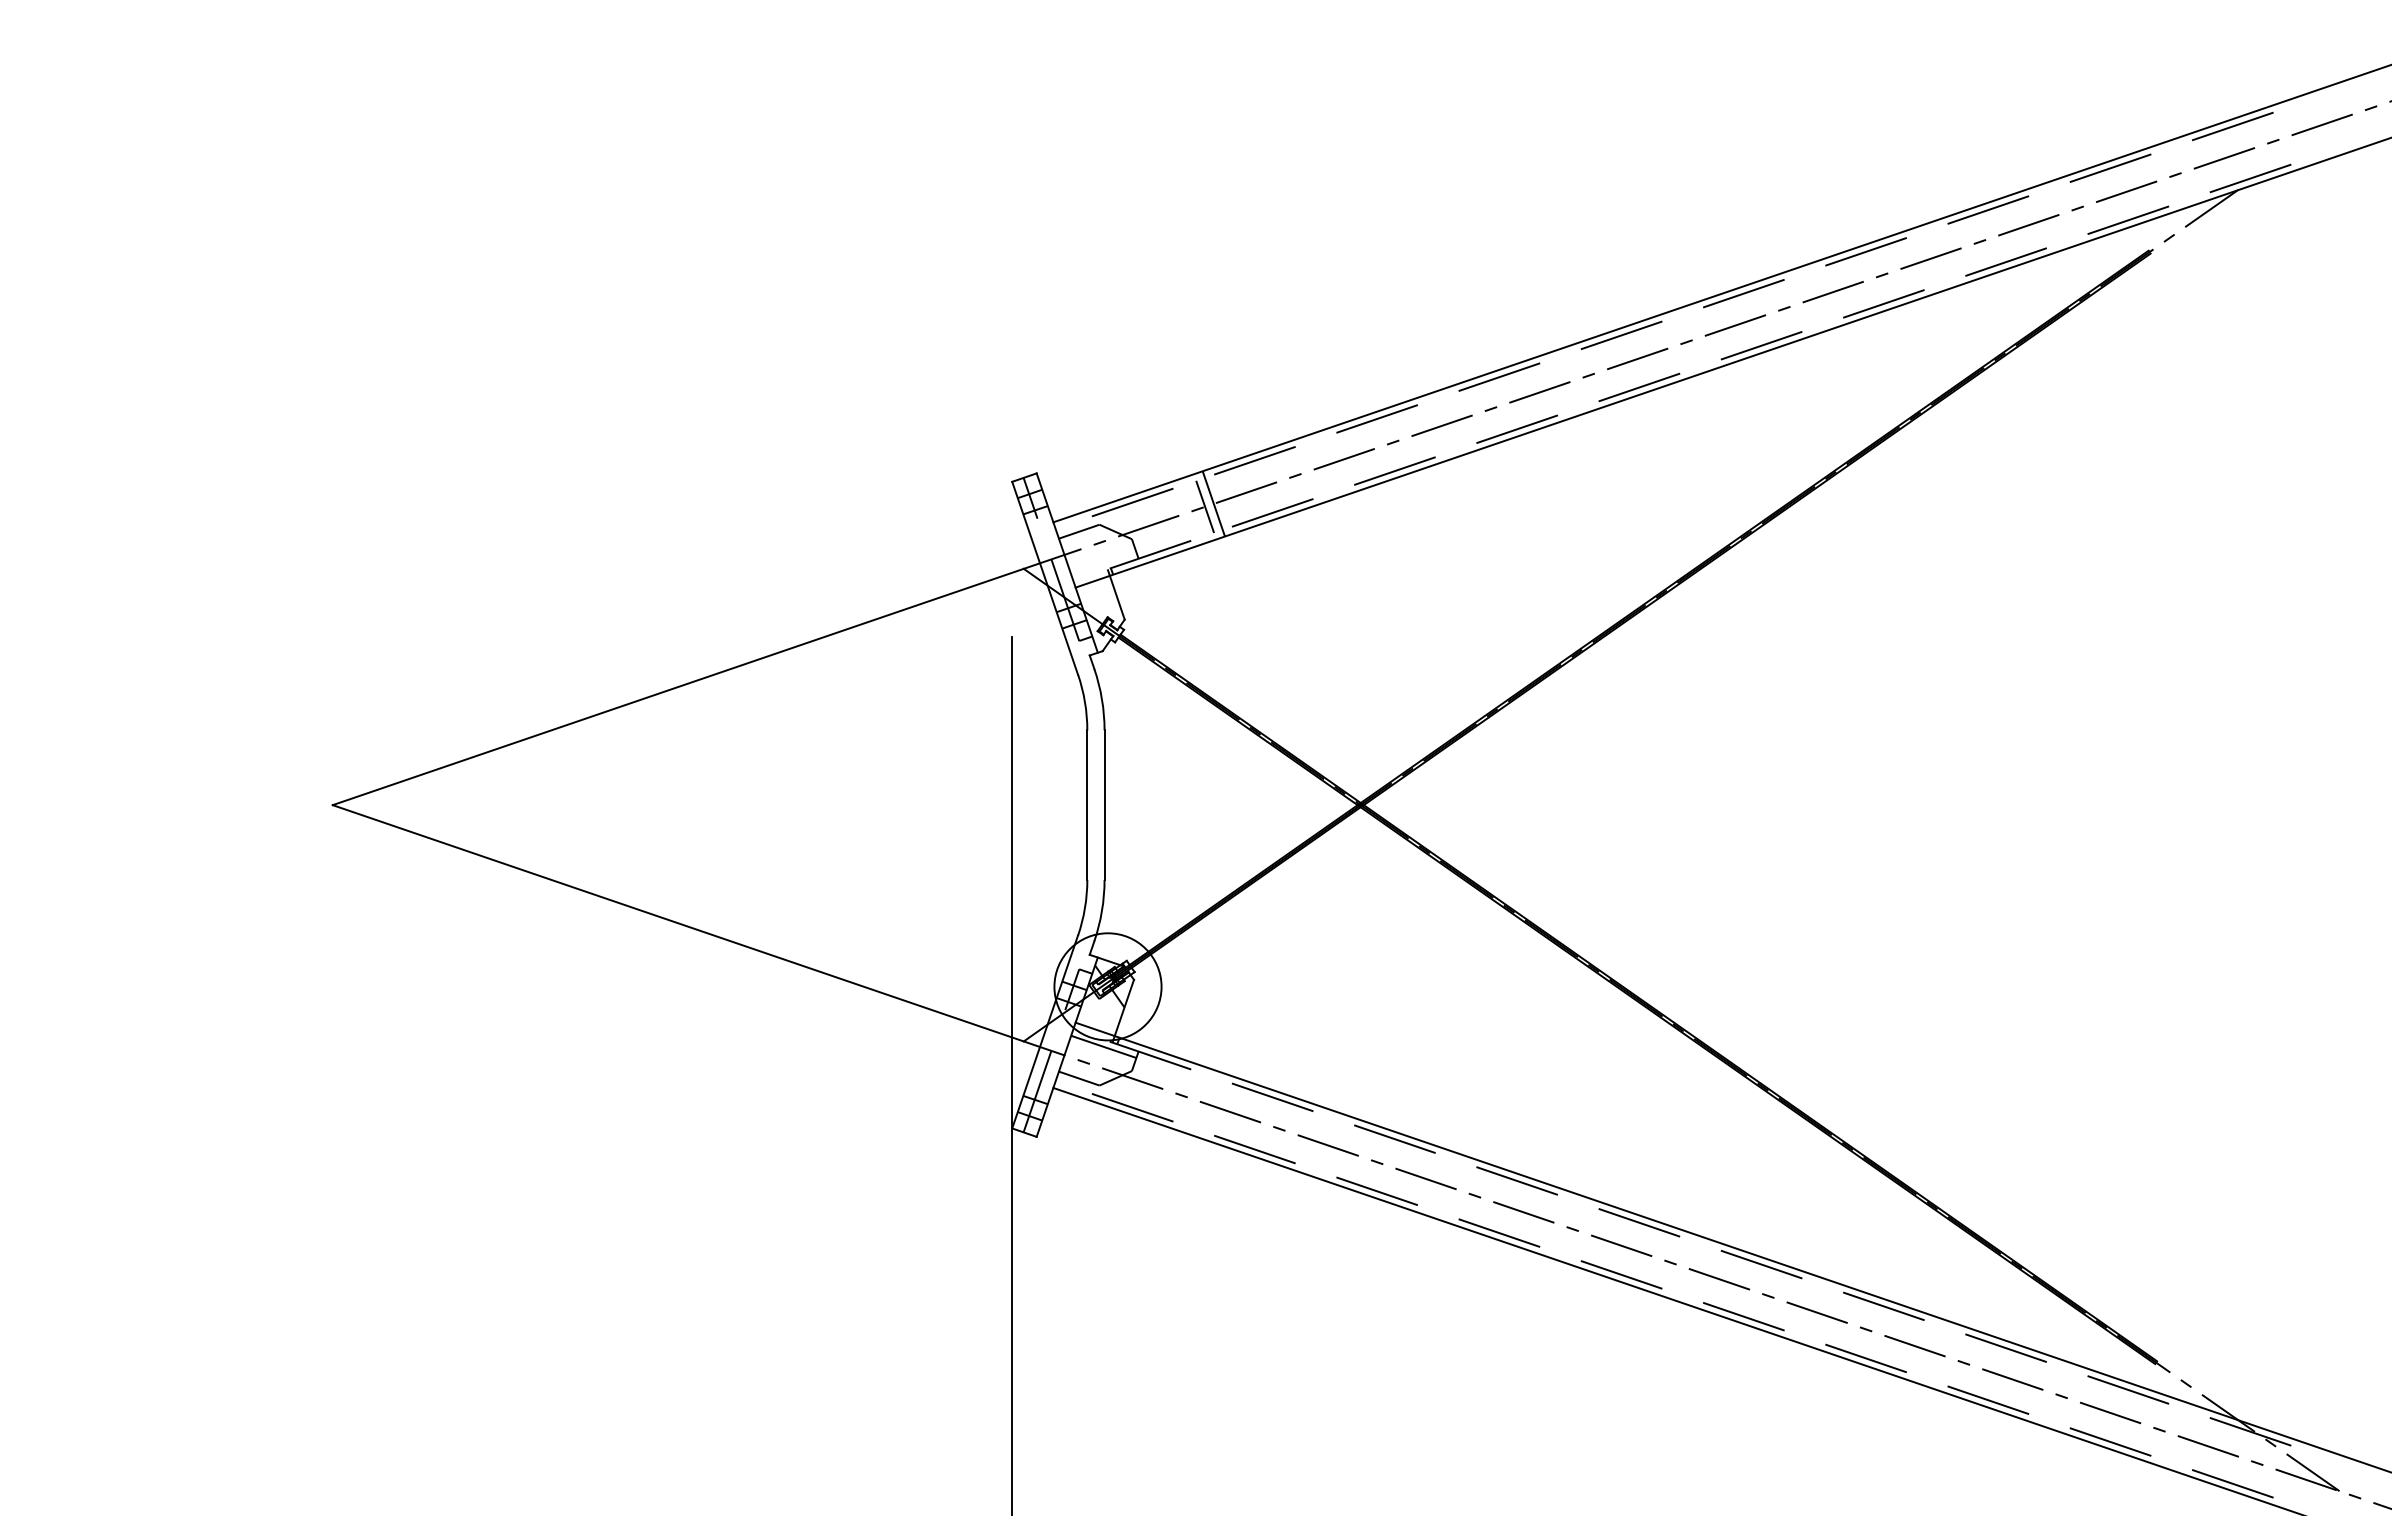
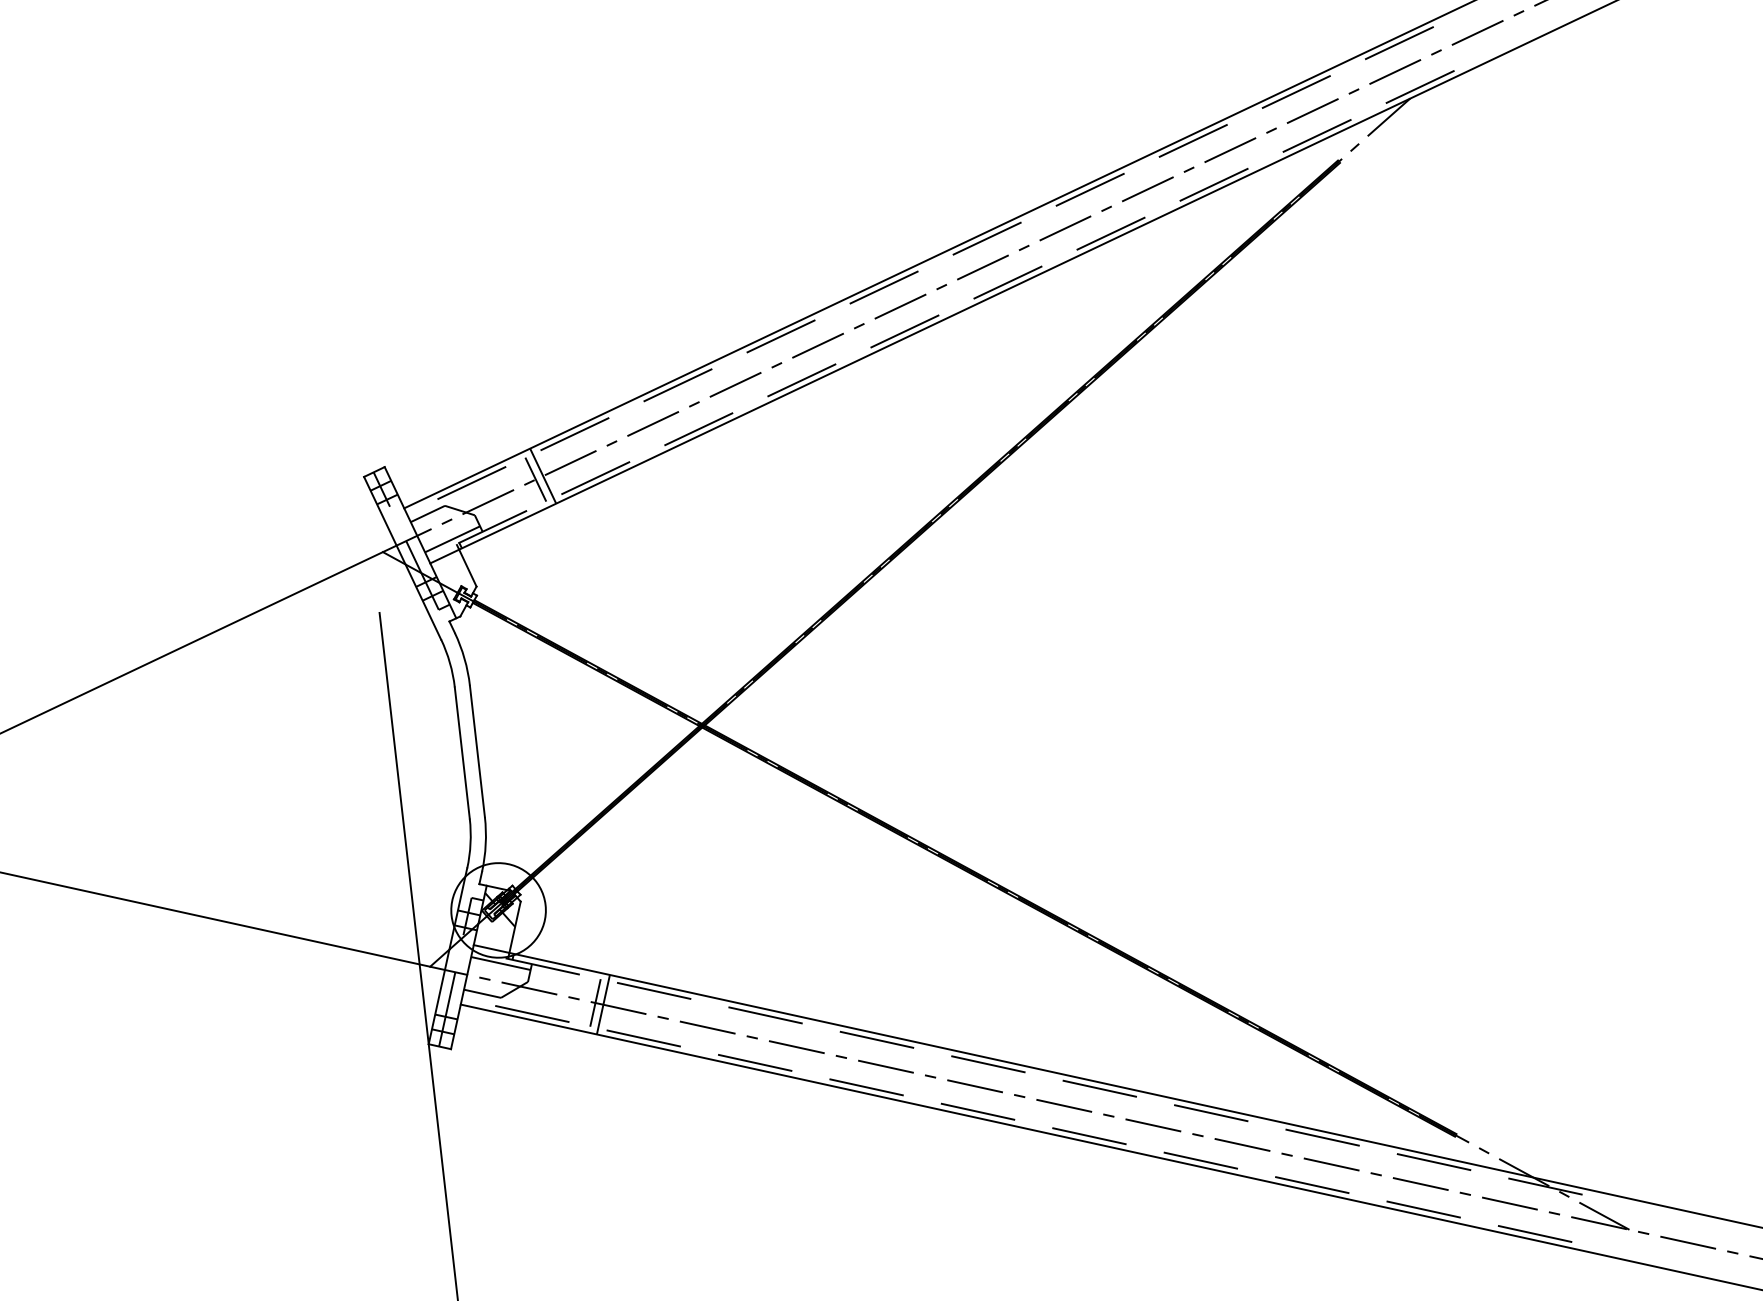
line: (1103, 563) -> (452, 539), added
line: (1205, 1103) -> (595, 1003), added
line: (1213, 1105) -> (603, 1003), added

